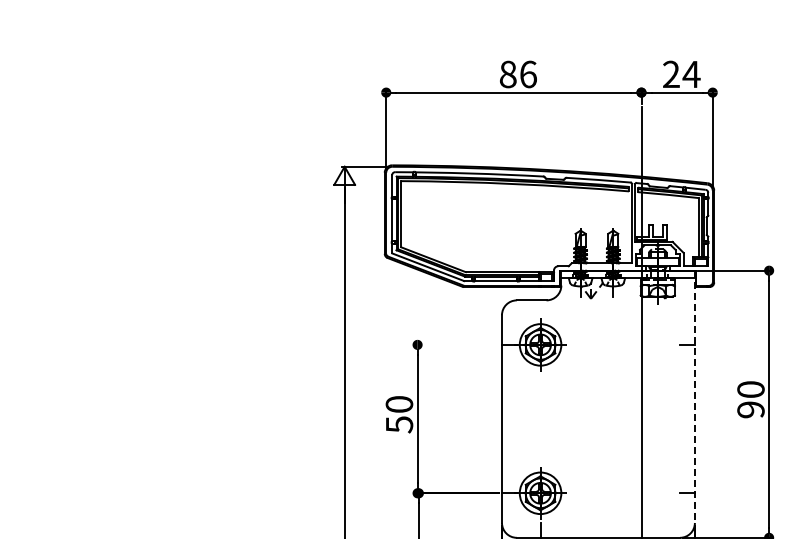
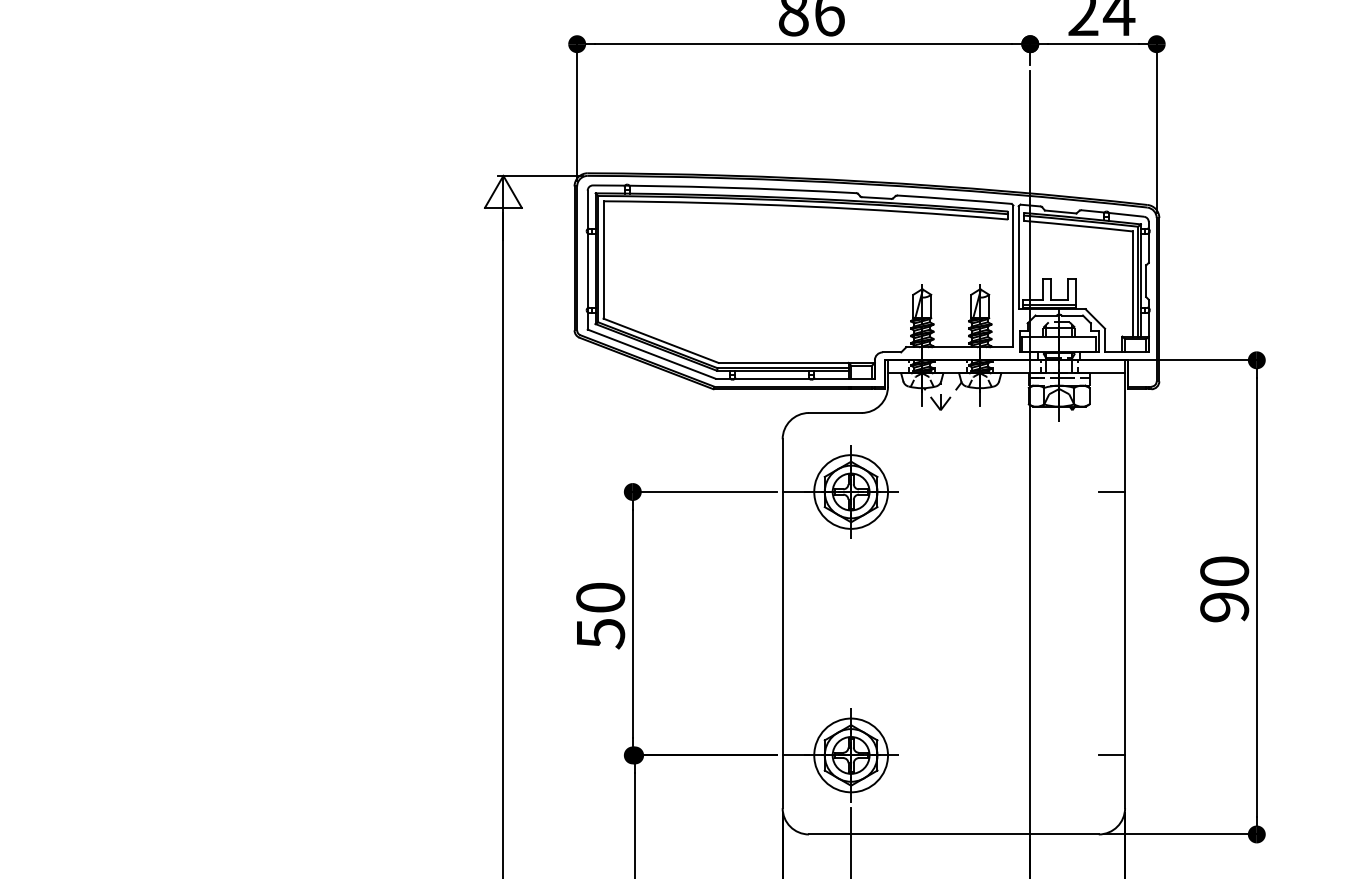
line: (456, 344) -> (701, 491), added
line: (694, 397) -> (1124, 585), dashed -> solid

